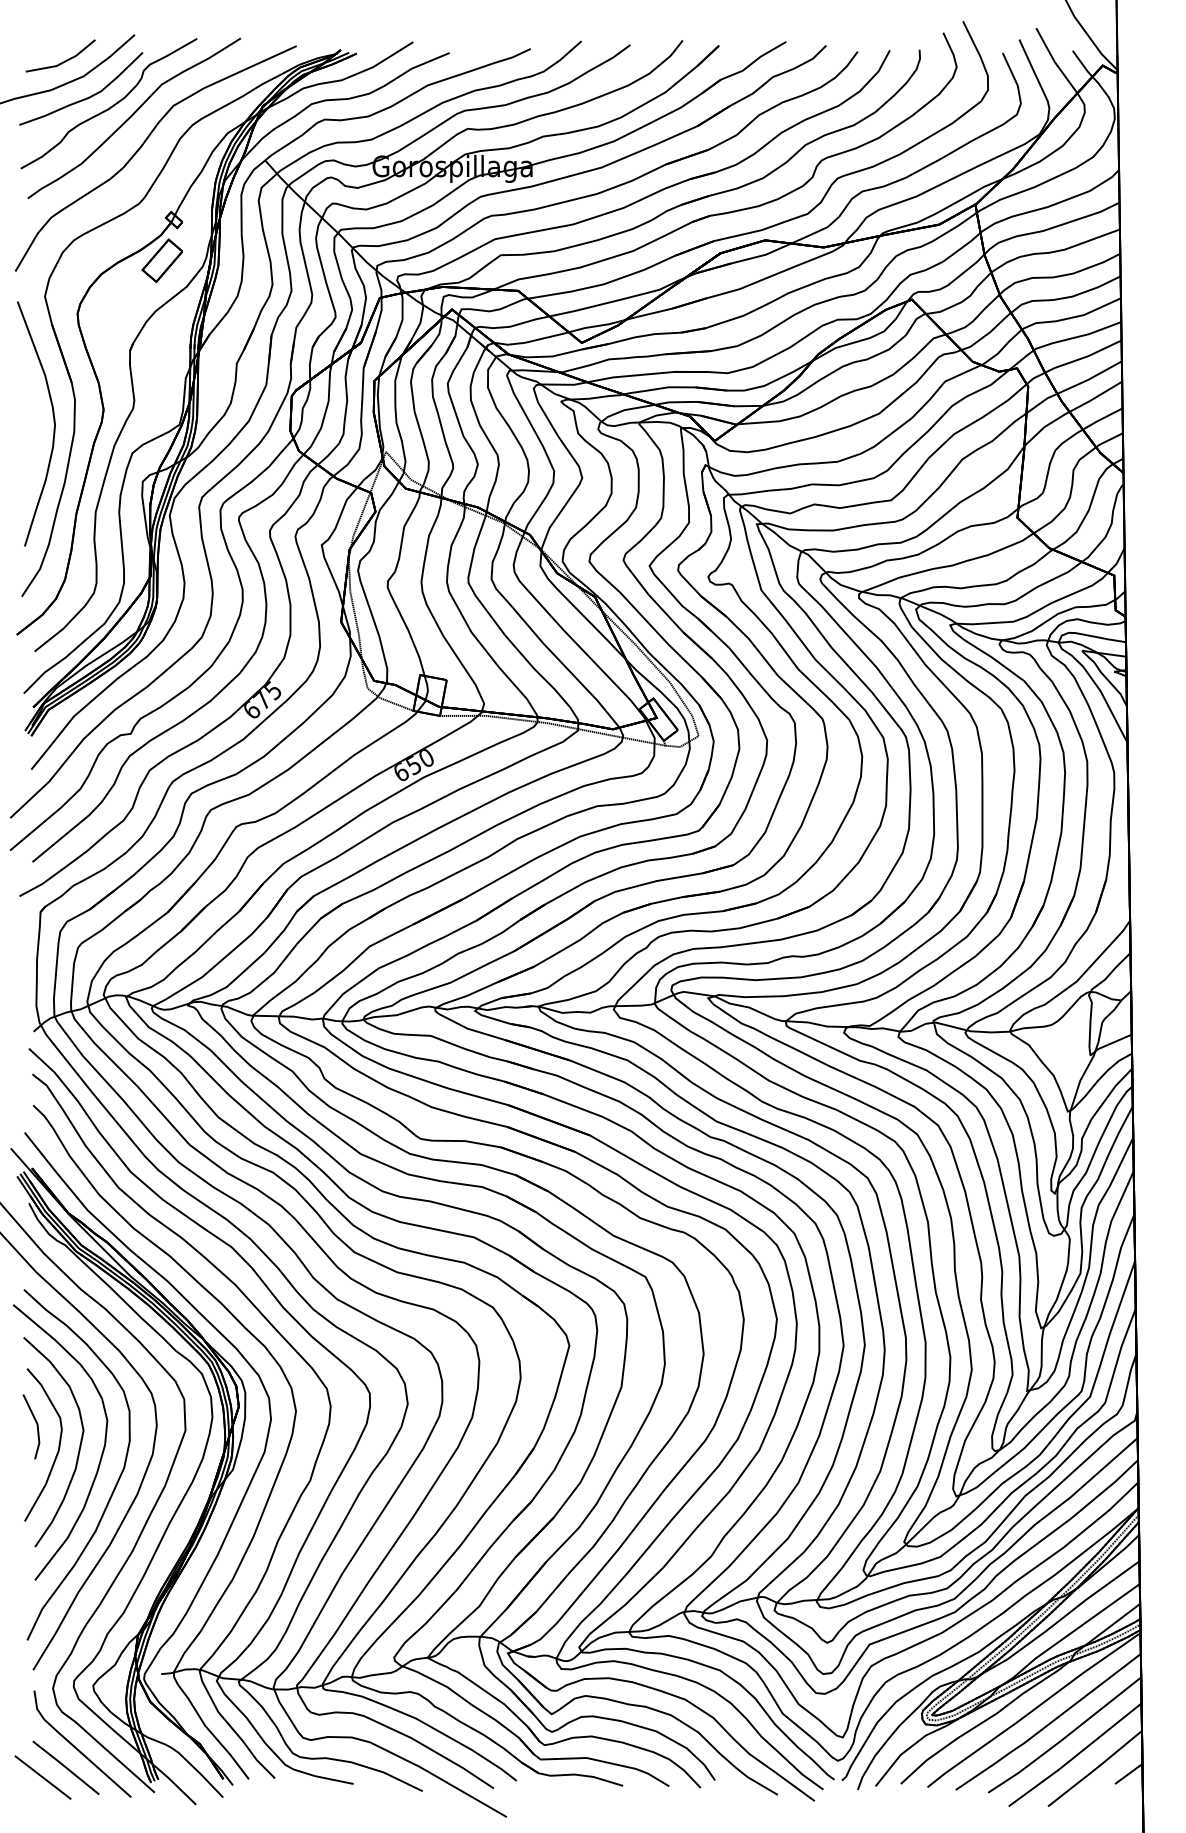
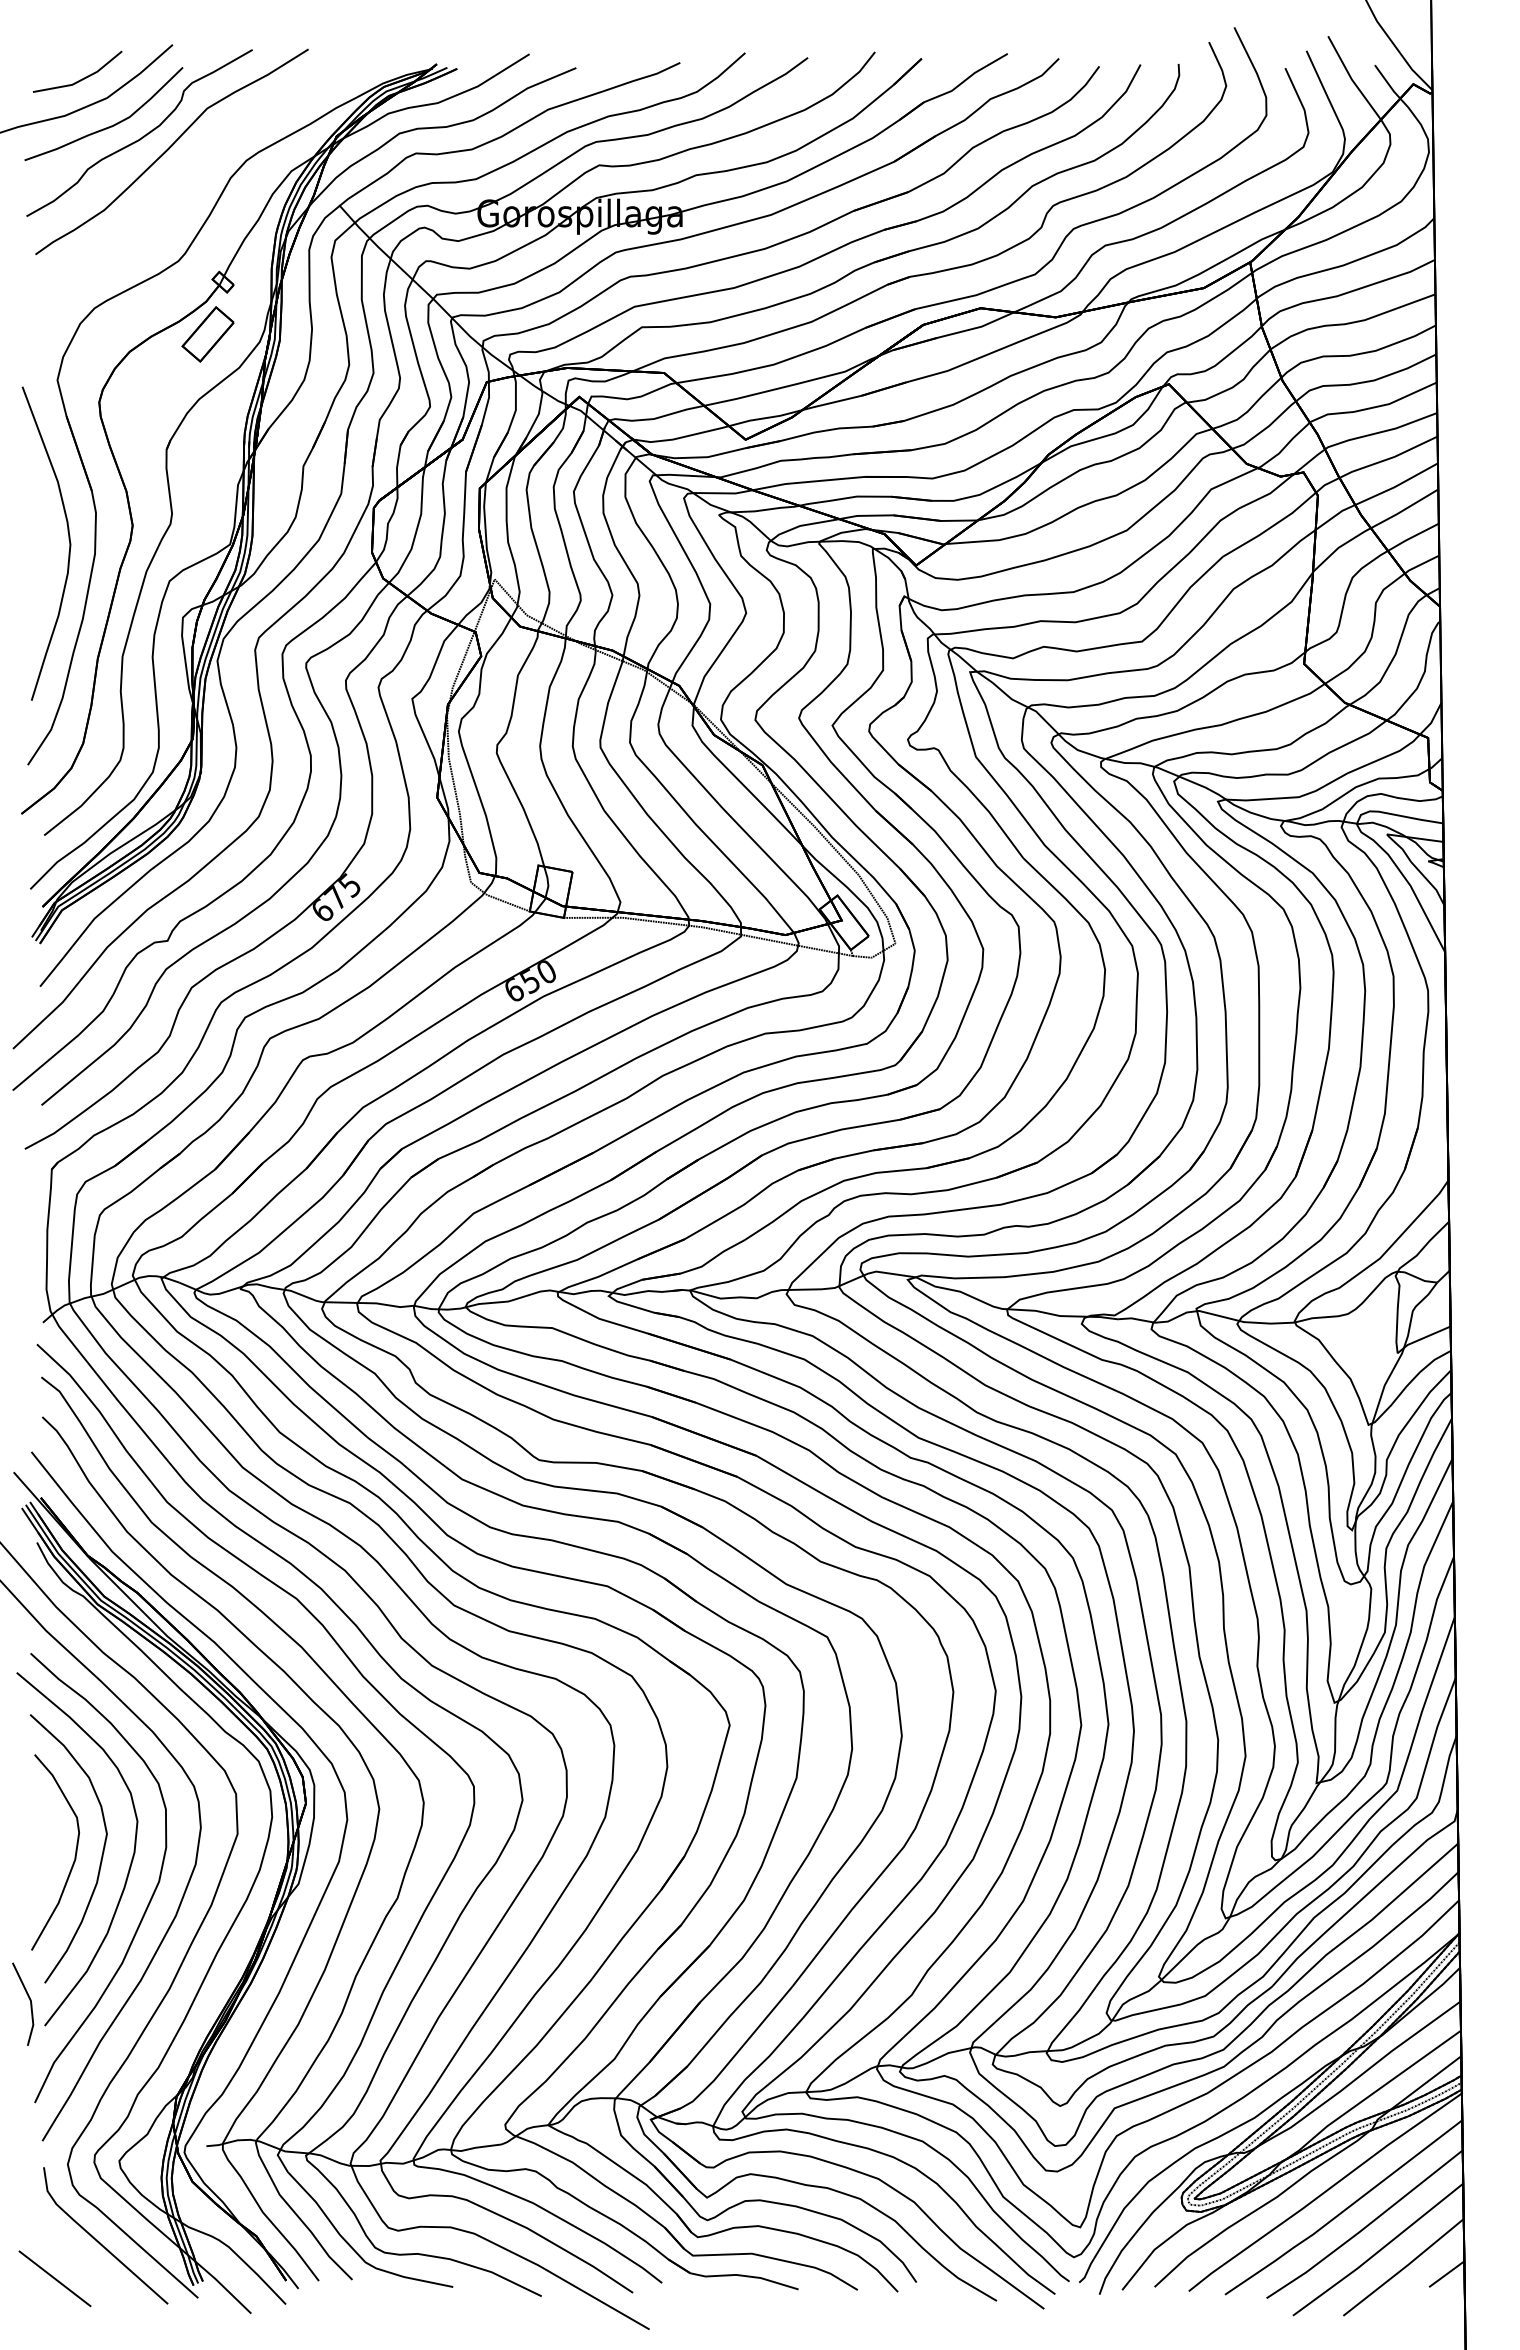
part: (140, 148) -> (180, 190), removed
part: (36, 1423) -> (29, 2000), moved
line: (66, 1767) -> (84, 2266), removed

